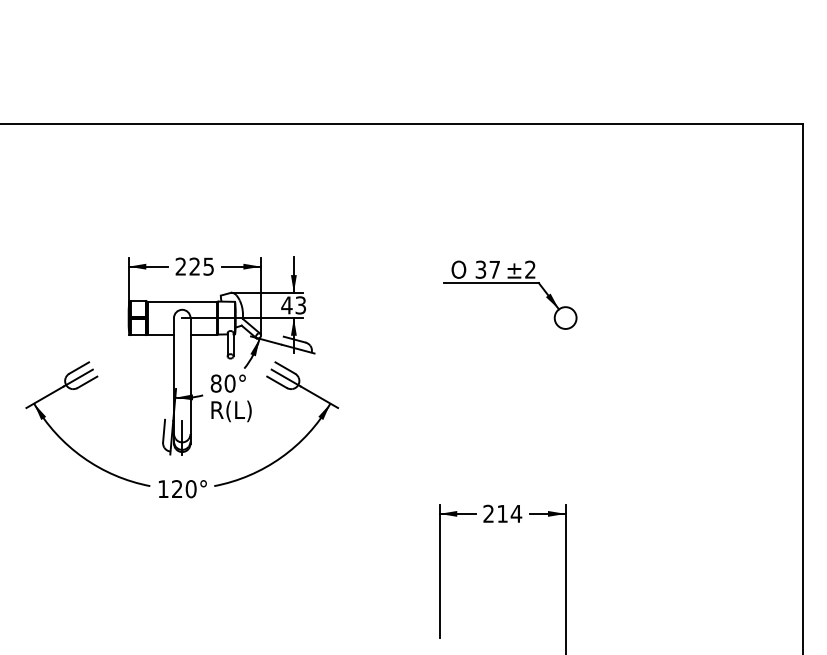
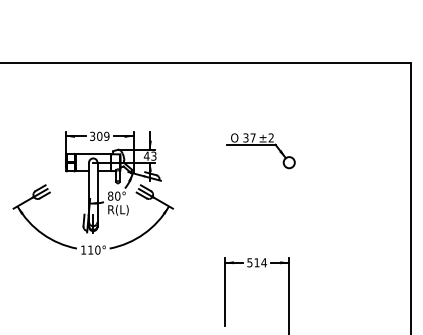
text: (194, 264) -> (99, 135), 225 -> 309
text: (176, 487) -> (90, 249), 120° -> 110°
text: (487, 513) -> (249, 262), 214 -> 514

